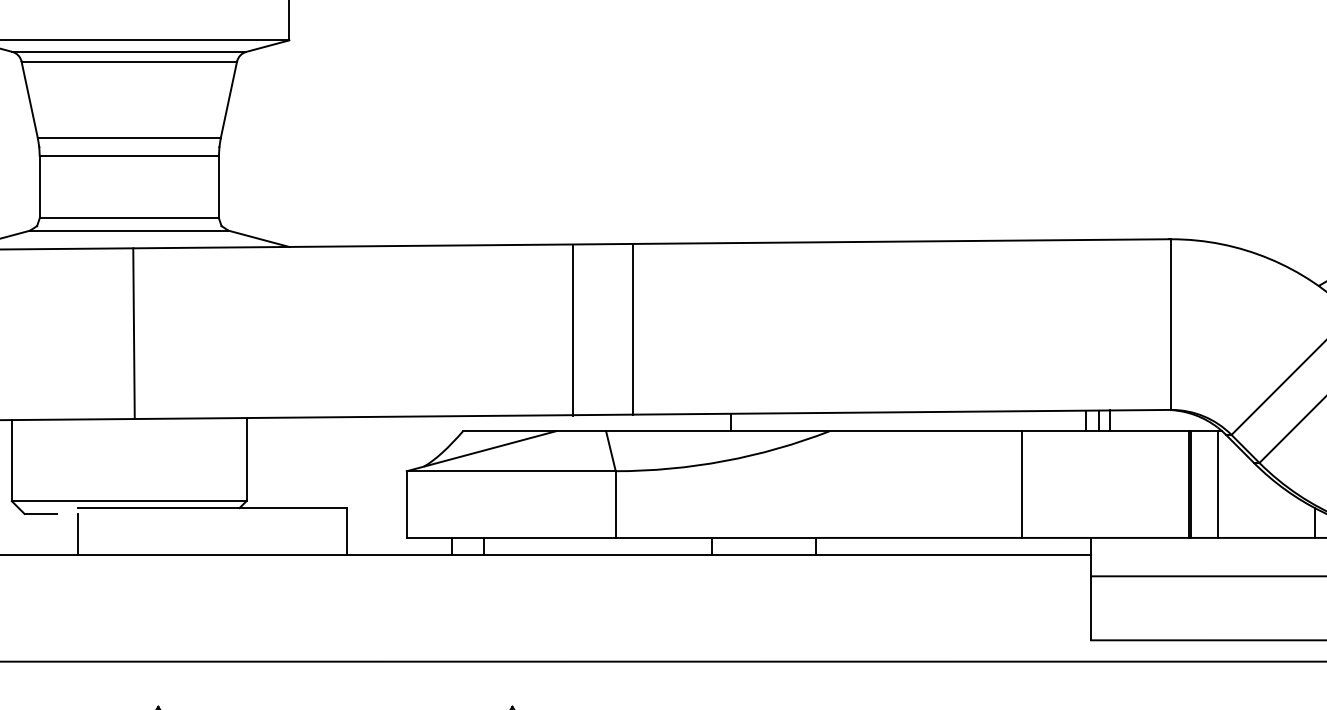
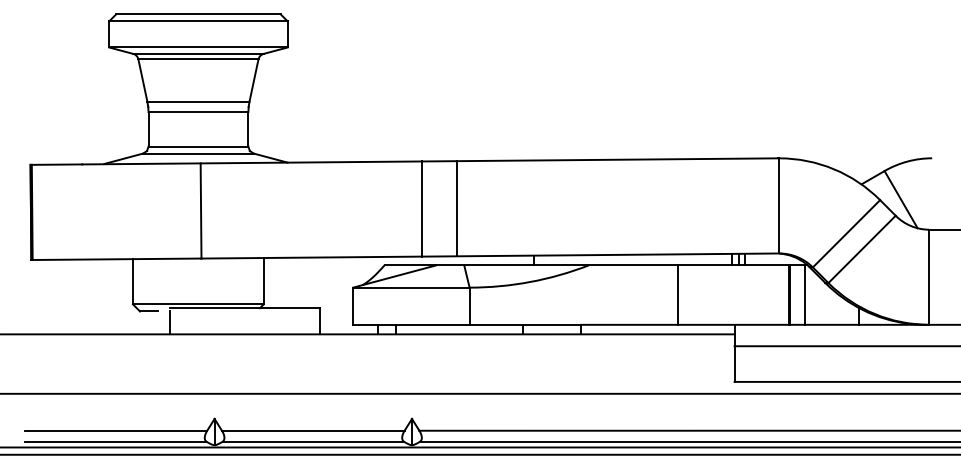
line: (574, 329) -> (422, 208), moved
line: (633, 329) -> (457, 208), moved
line: (1022, 483) -> (678, 294), moved

